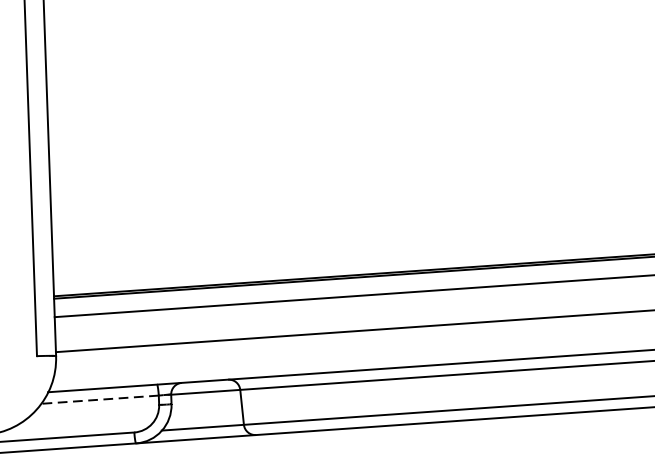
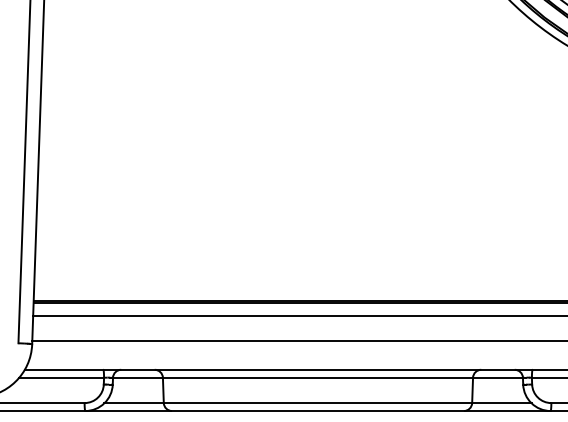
line: (99, 399) -> (61, 377), dashed -> solid

